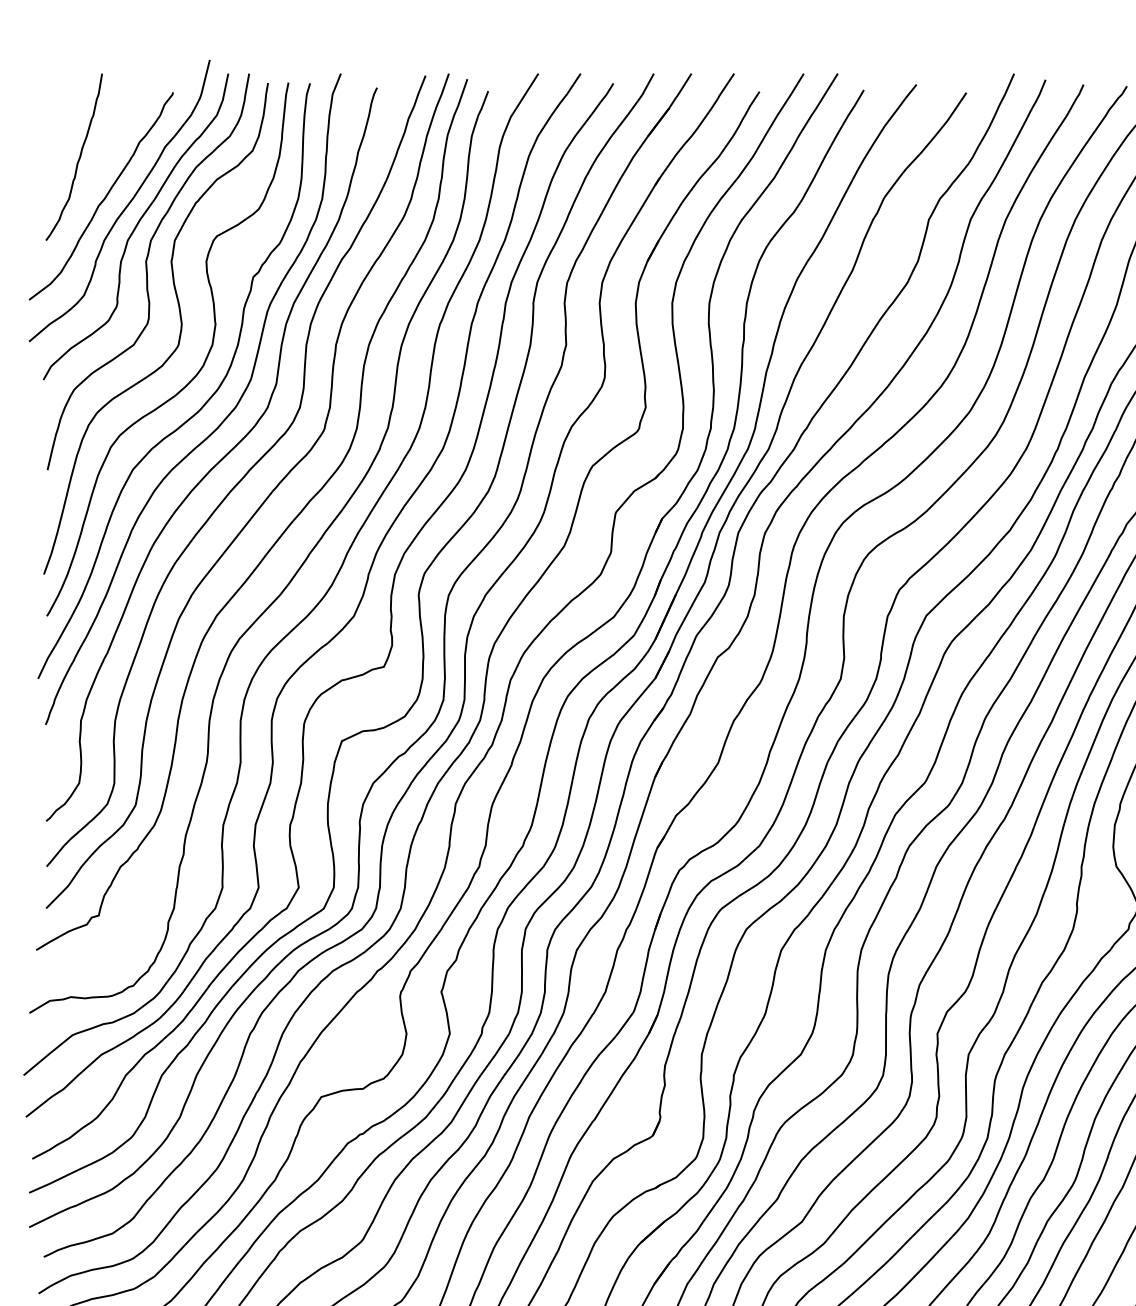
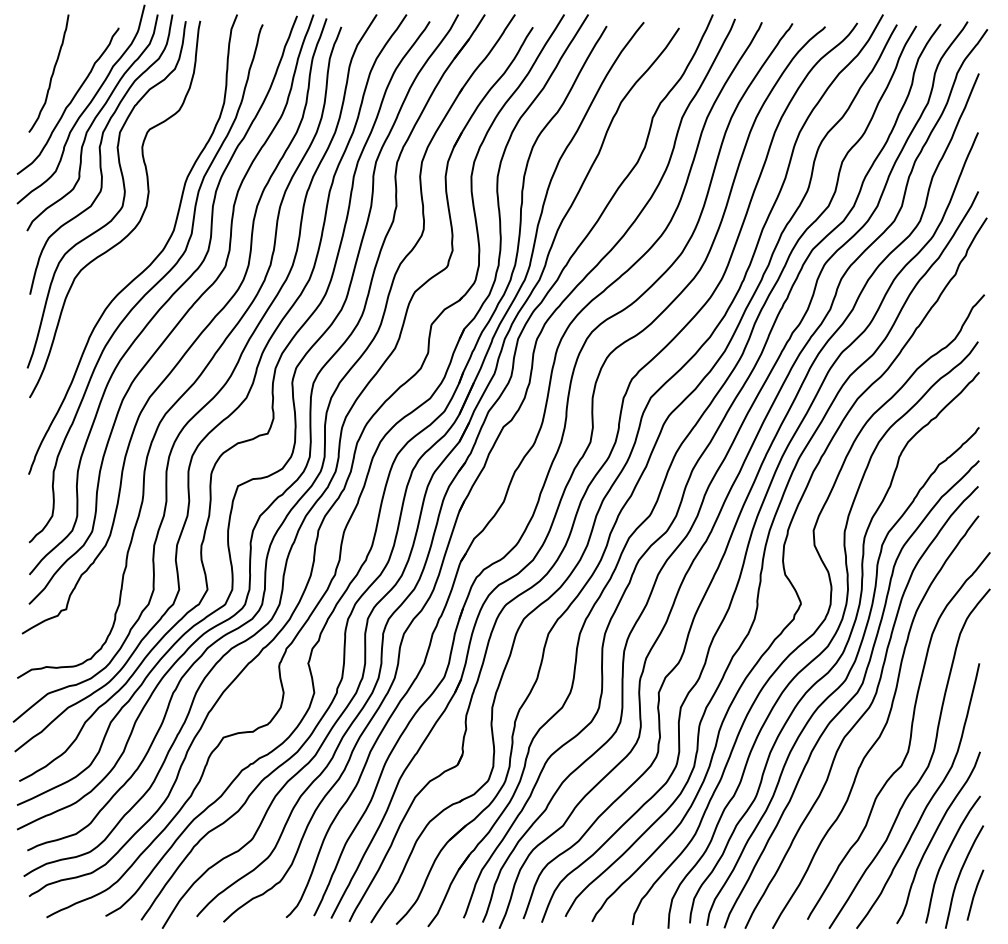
curve: (201, 406) -> (138, 249), removed

